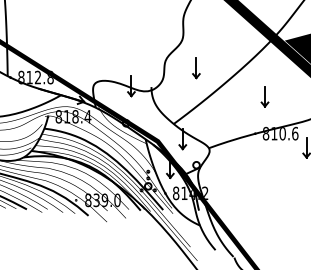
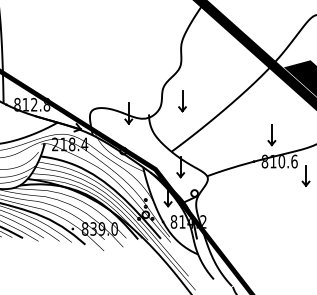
part: (196, 68) -> (182, 101), moved
part: (264, 97) -> (271, 135), moved
text: (59, 116) -> (55, 144), 818.4 -> 218.4

